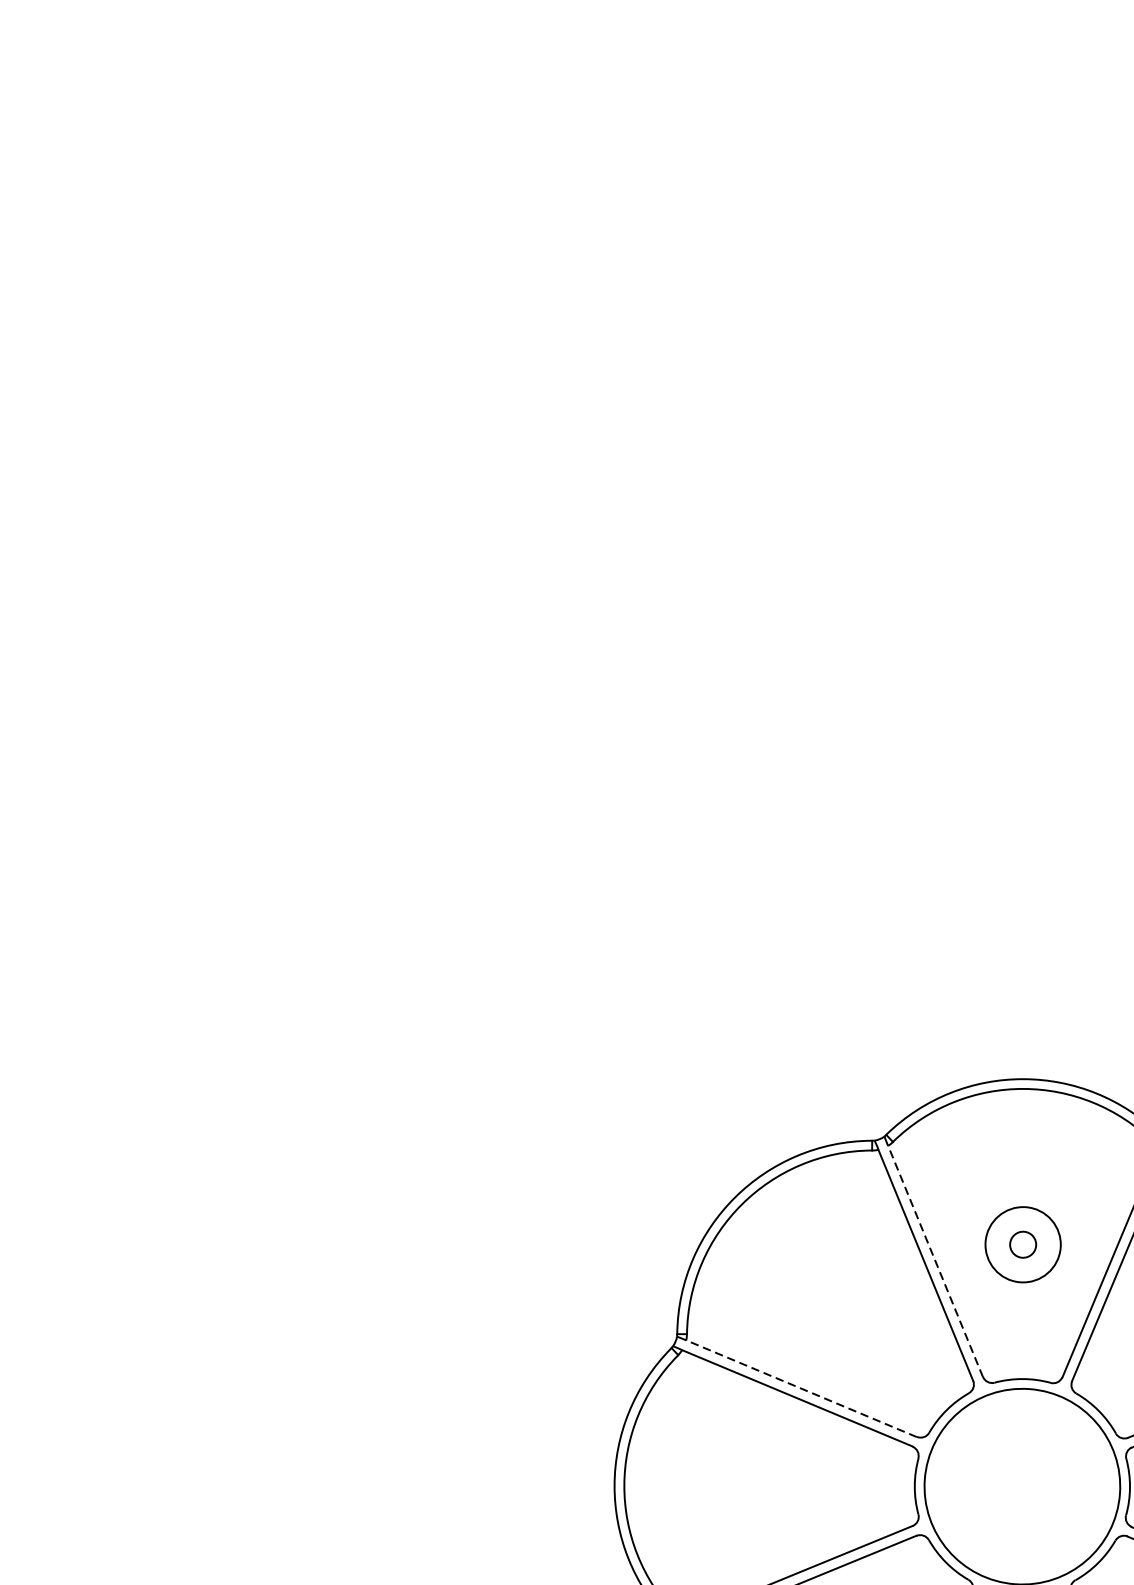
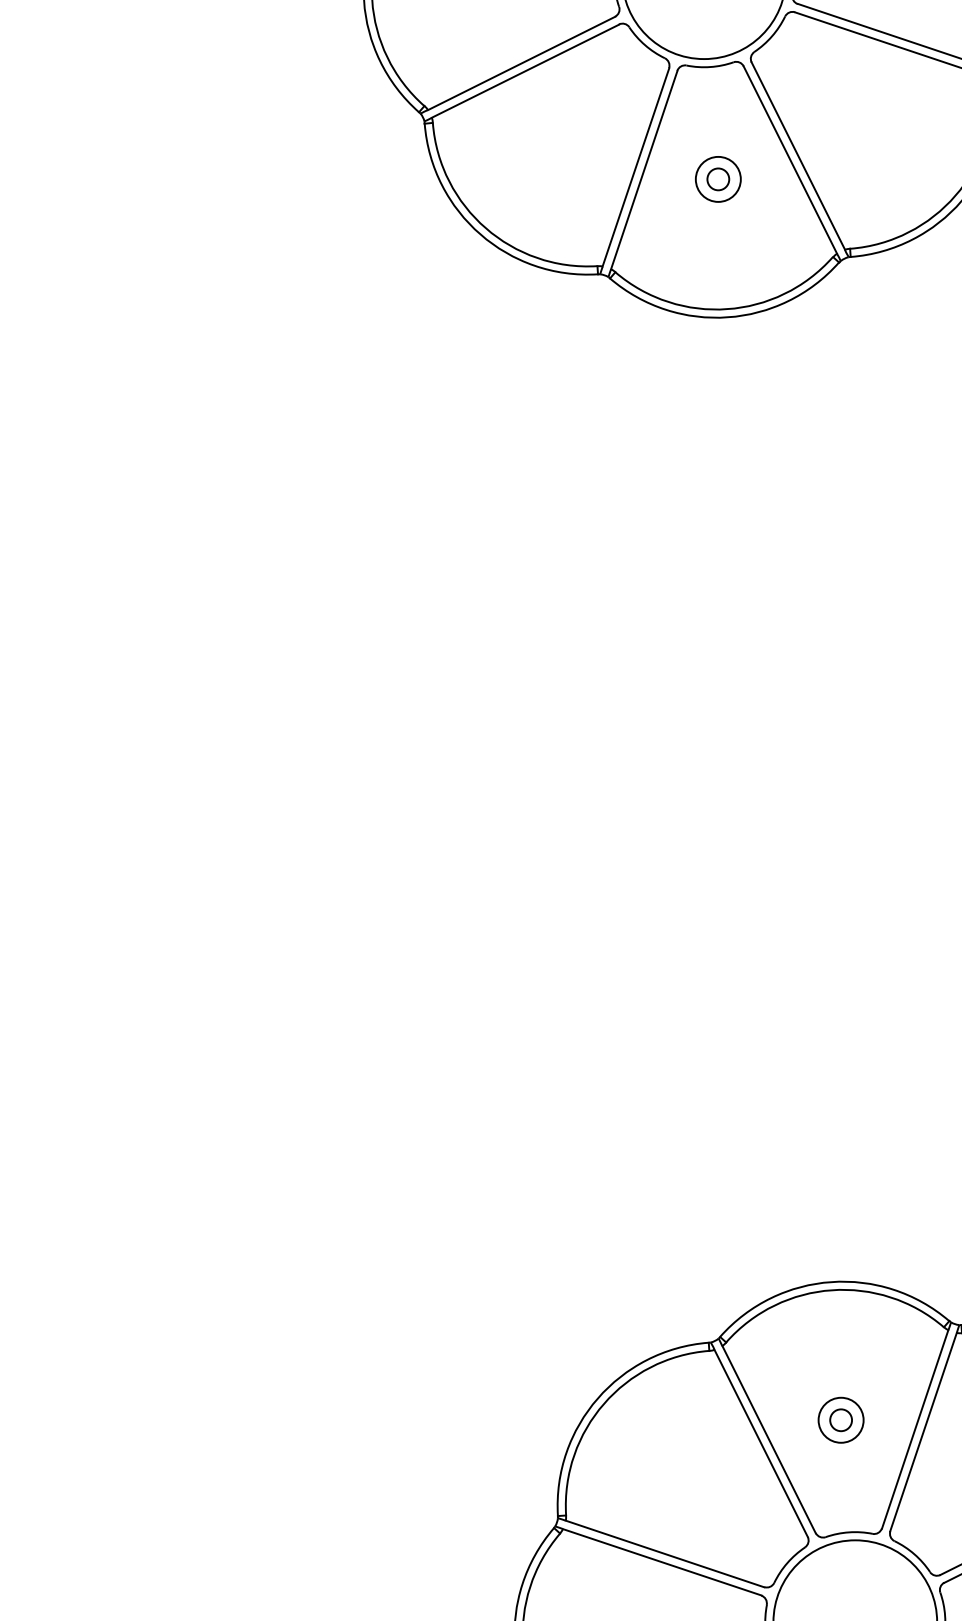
circle: (1022, 1243) -> (840, 1419), size x0.71
line: (936, 1261) -> (769, 1439), dashed -> solid
line: (802, 1388) -> (665, 1553), dashed -> solid

